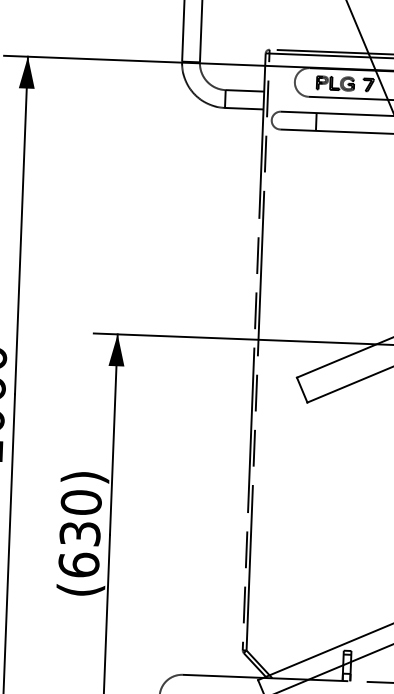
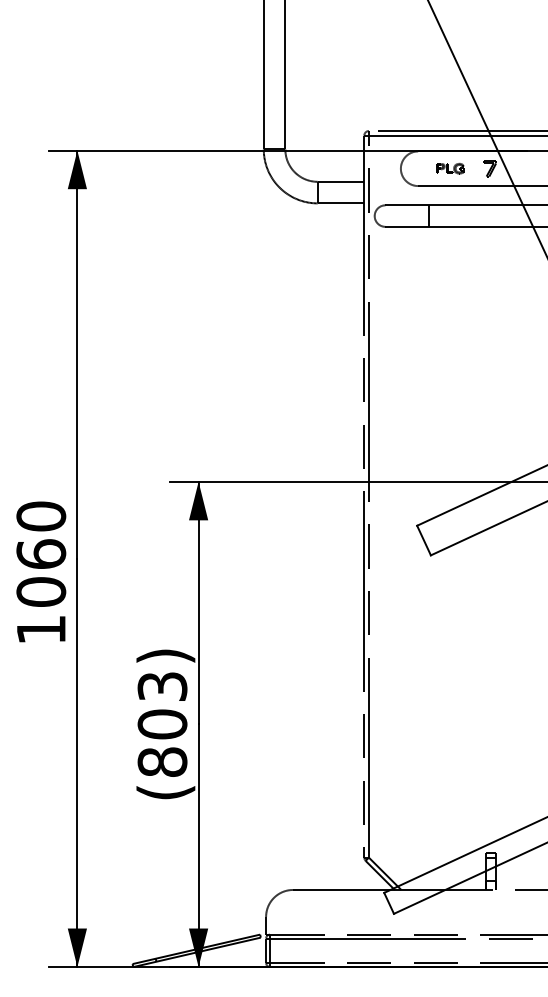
part: (335, 83) -> (450, 168), size x0.6
text: (80, 533) -> (162, 723), (630) -> (803)

